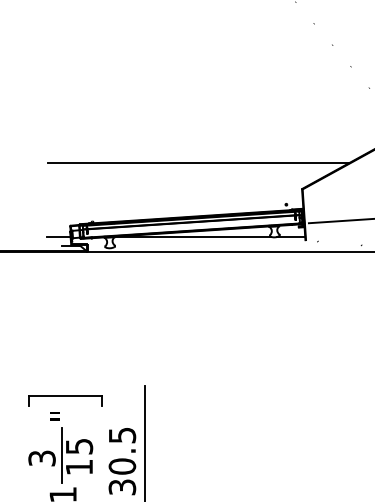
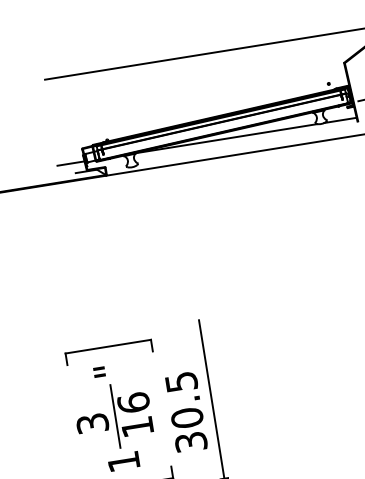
text: (79, 446) -> (133, 402), 15 -> 16

